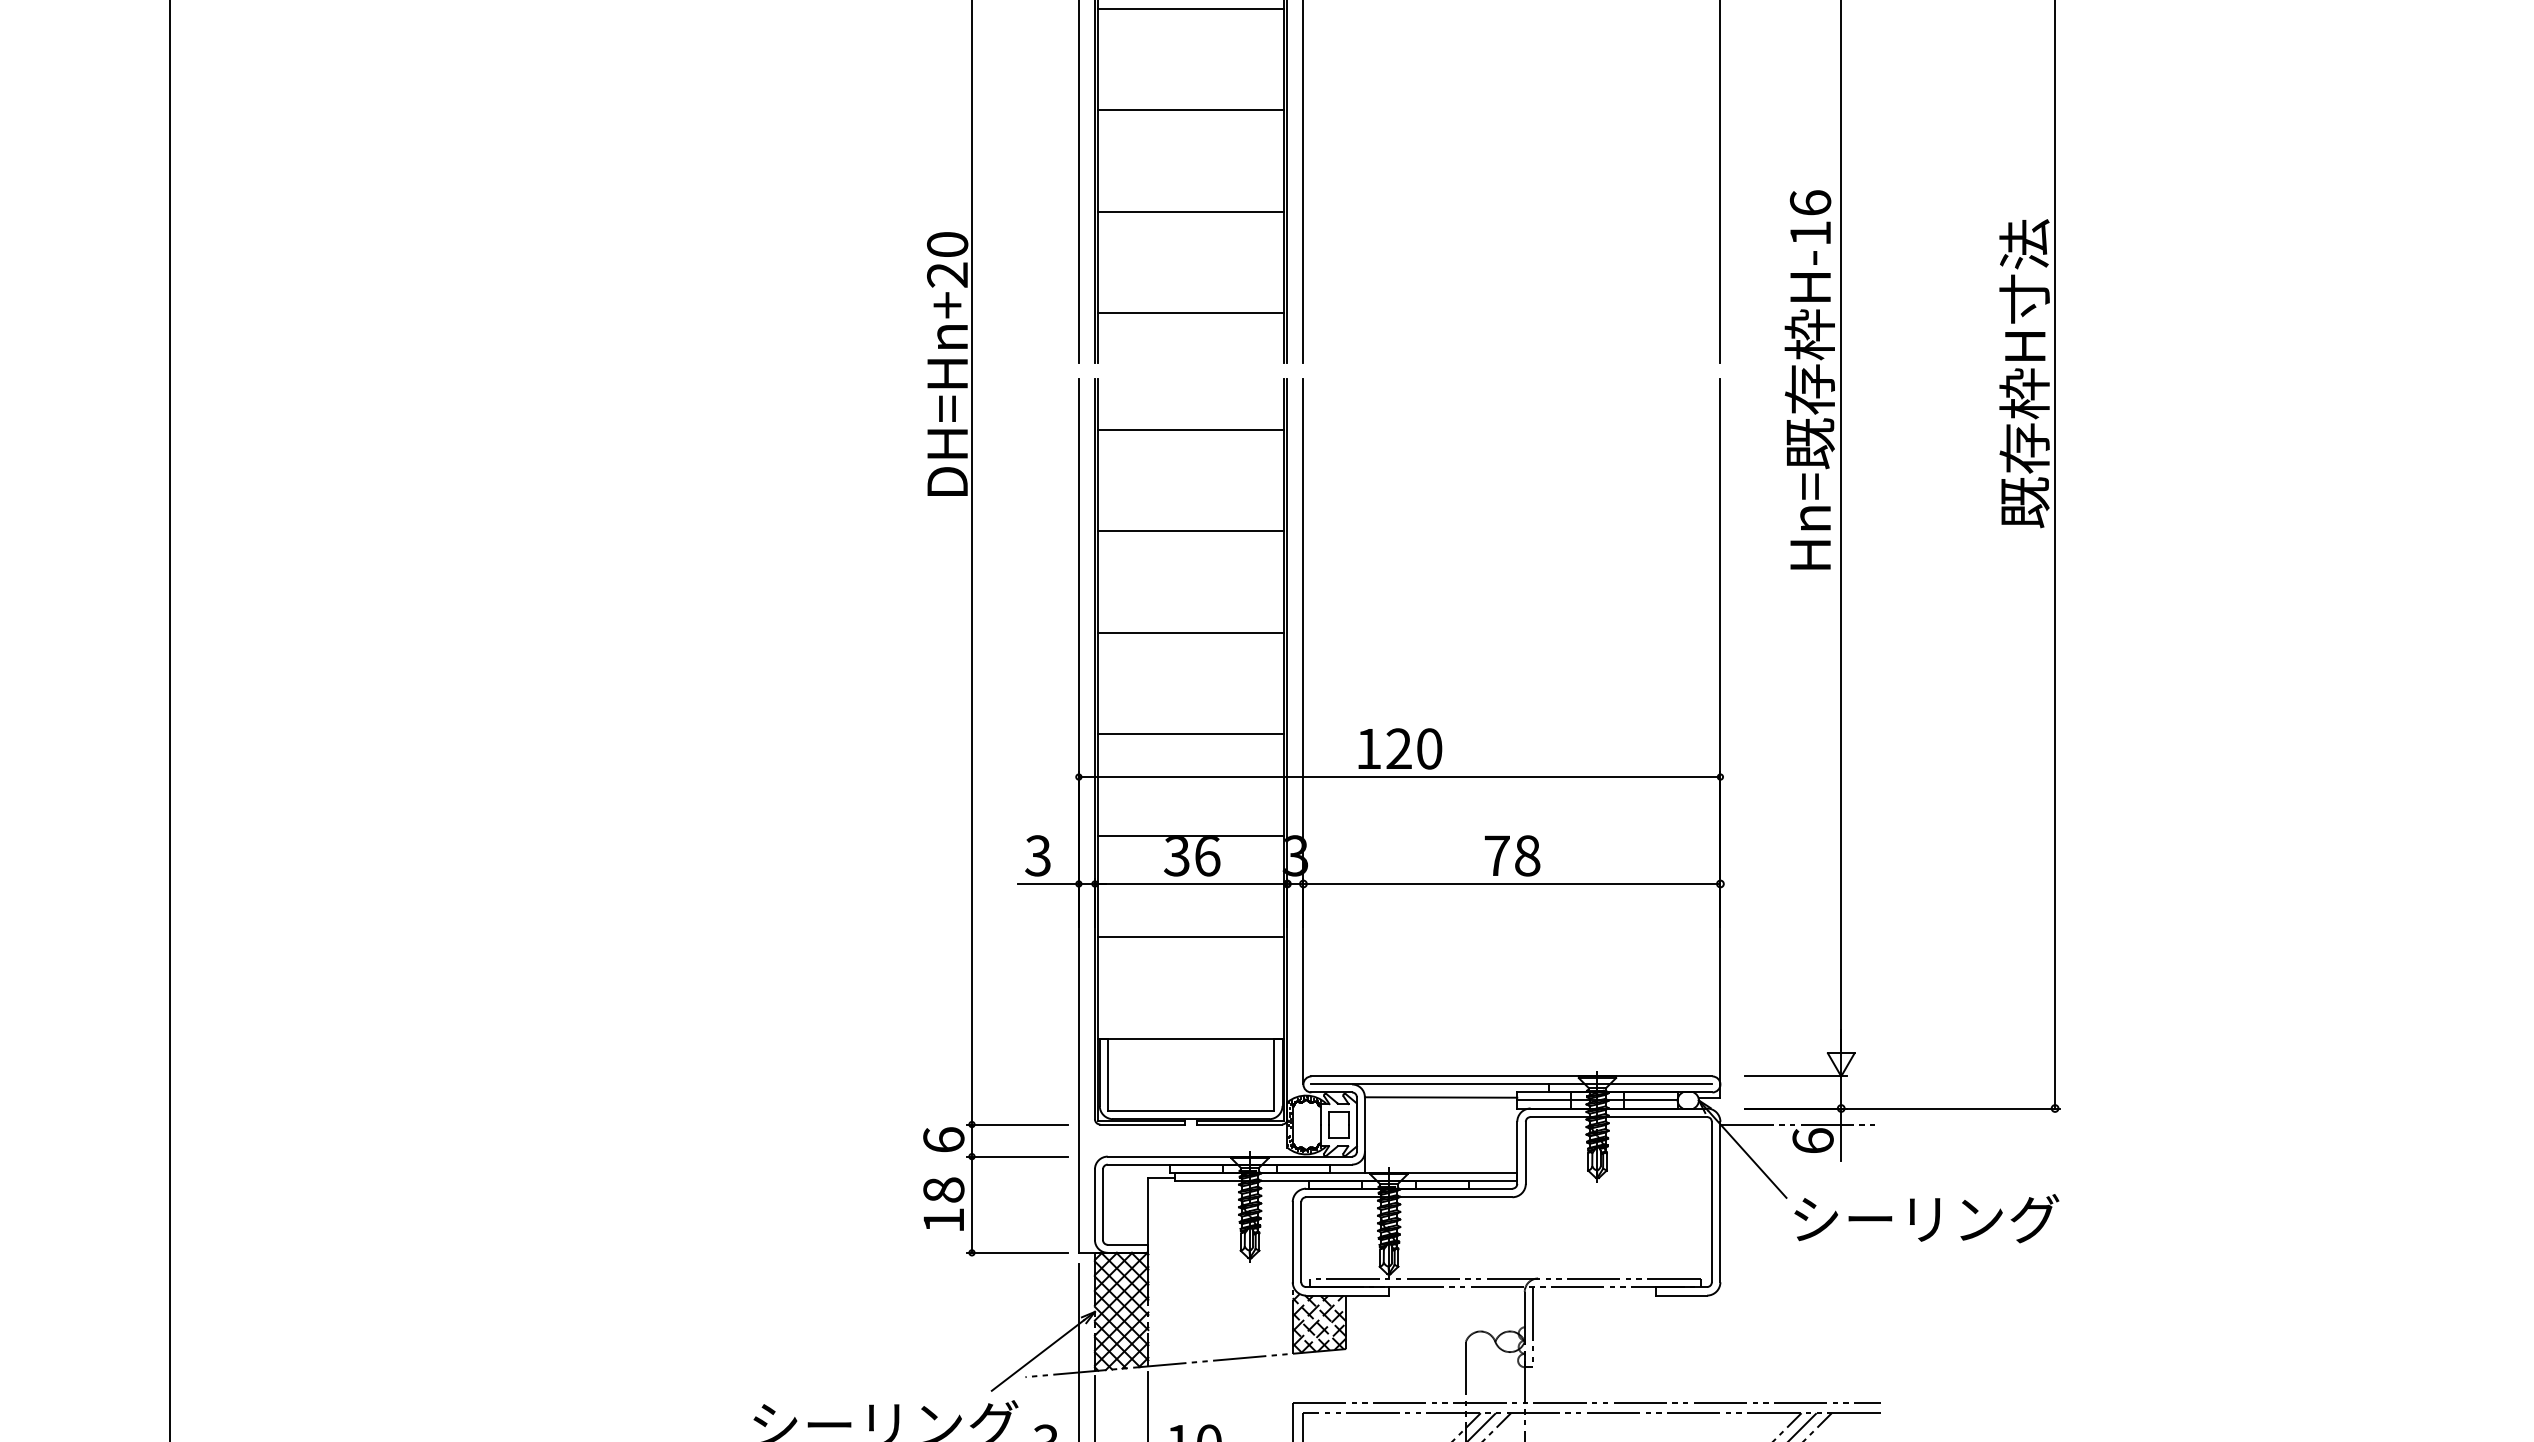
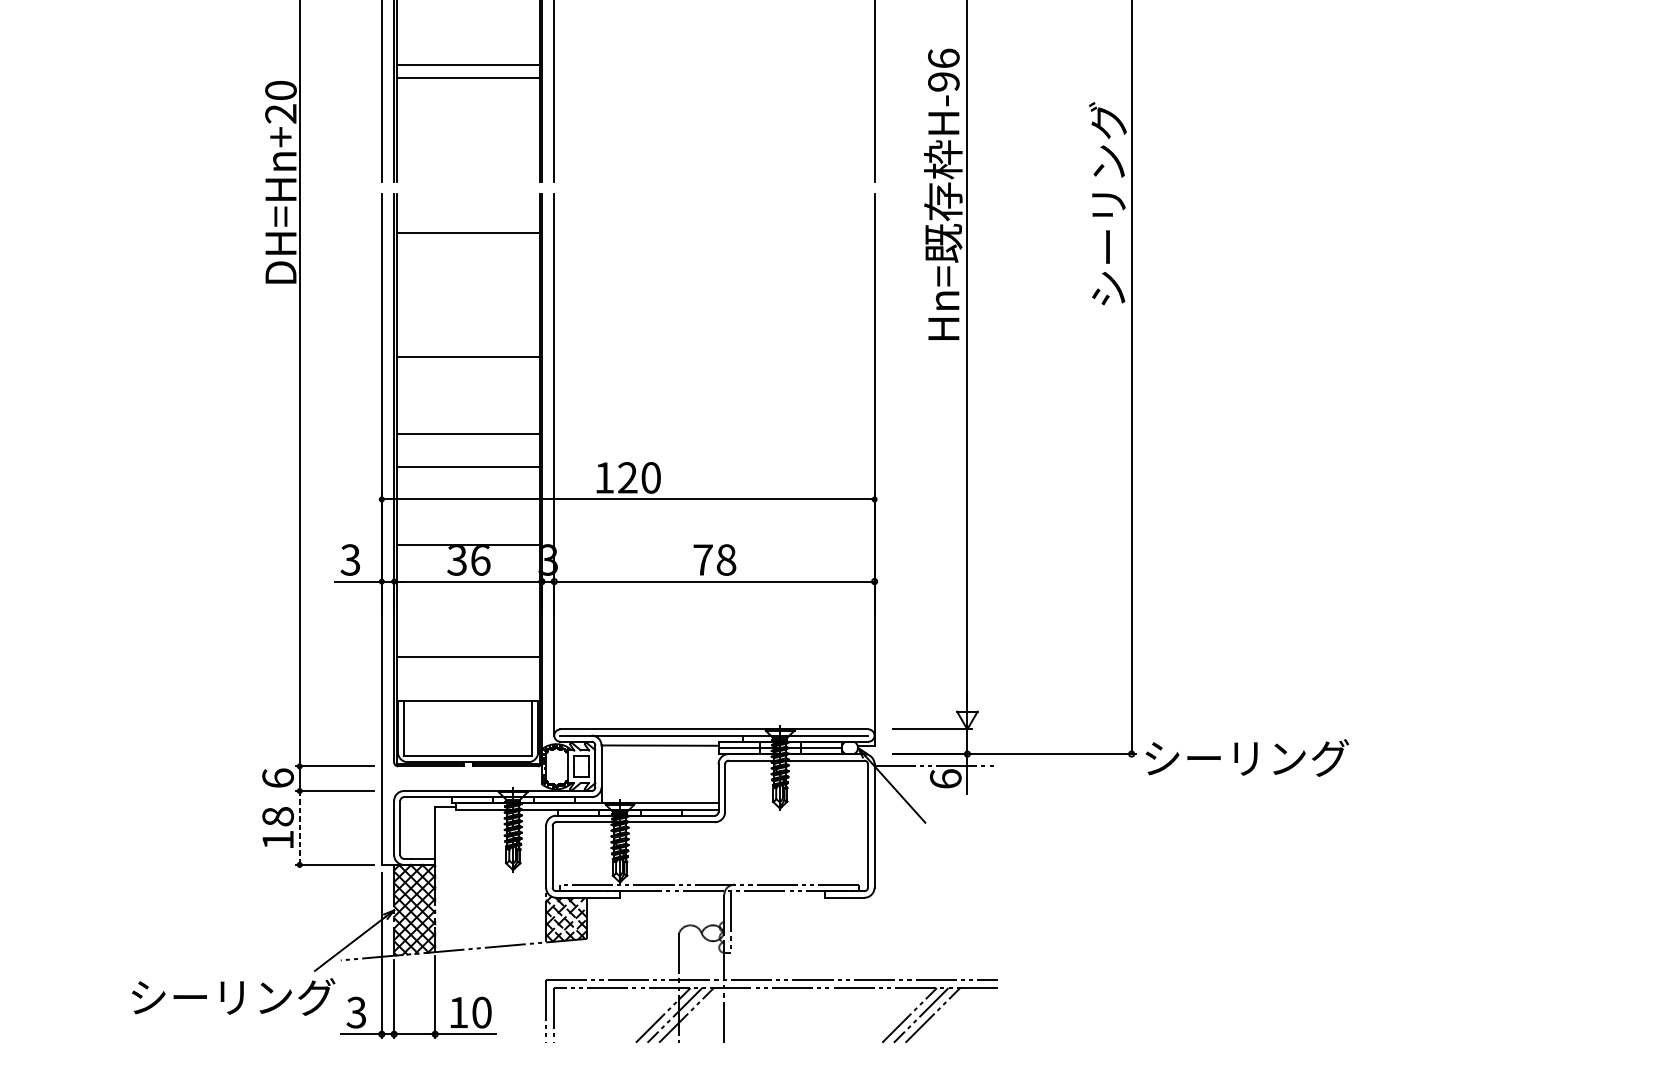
text: (1810, 233) -> (943, 81), H-16 -> H-96
line: (1191, 313) -> (468, 78), moved
text: (2024, 373) -> (1108, 189), 既存枠H寸法 -> シーリング
line: (1191, 531) -> (468, 356), moved
line: (1191, 632) -> (468, 433), moved
line: (1191, 937) -> (468, 657), moved
line: (971, 1205) -> (299, 828), solid -> dashed
text: (1926, 1218) -> (1247, 757), moved

